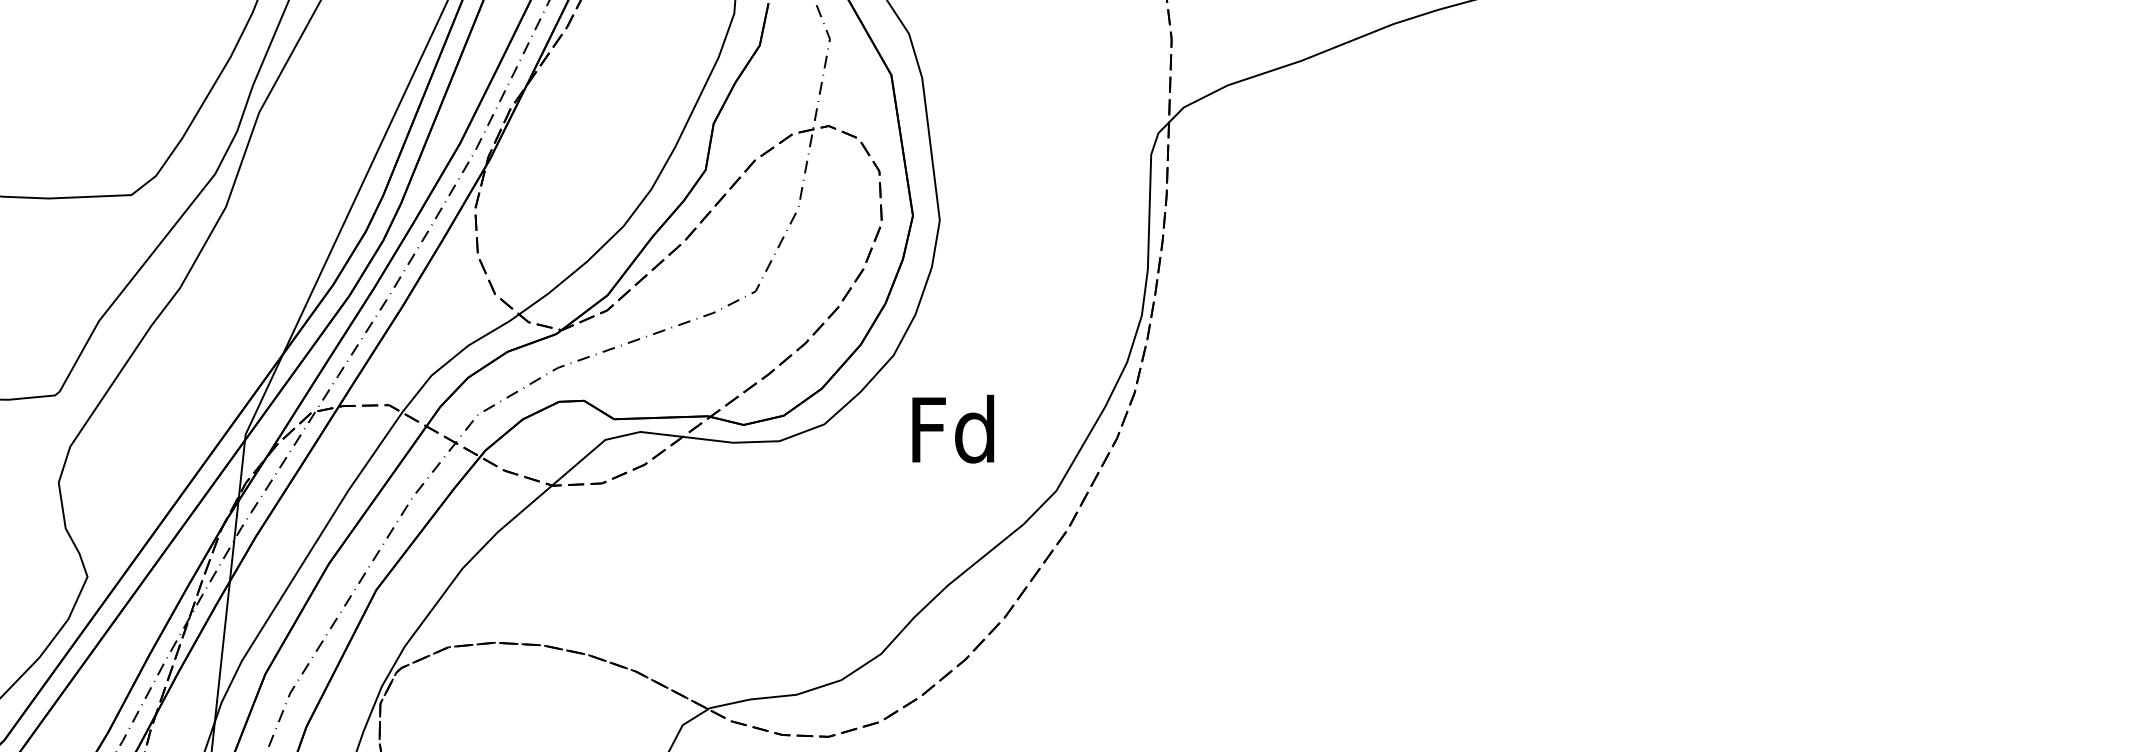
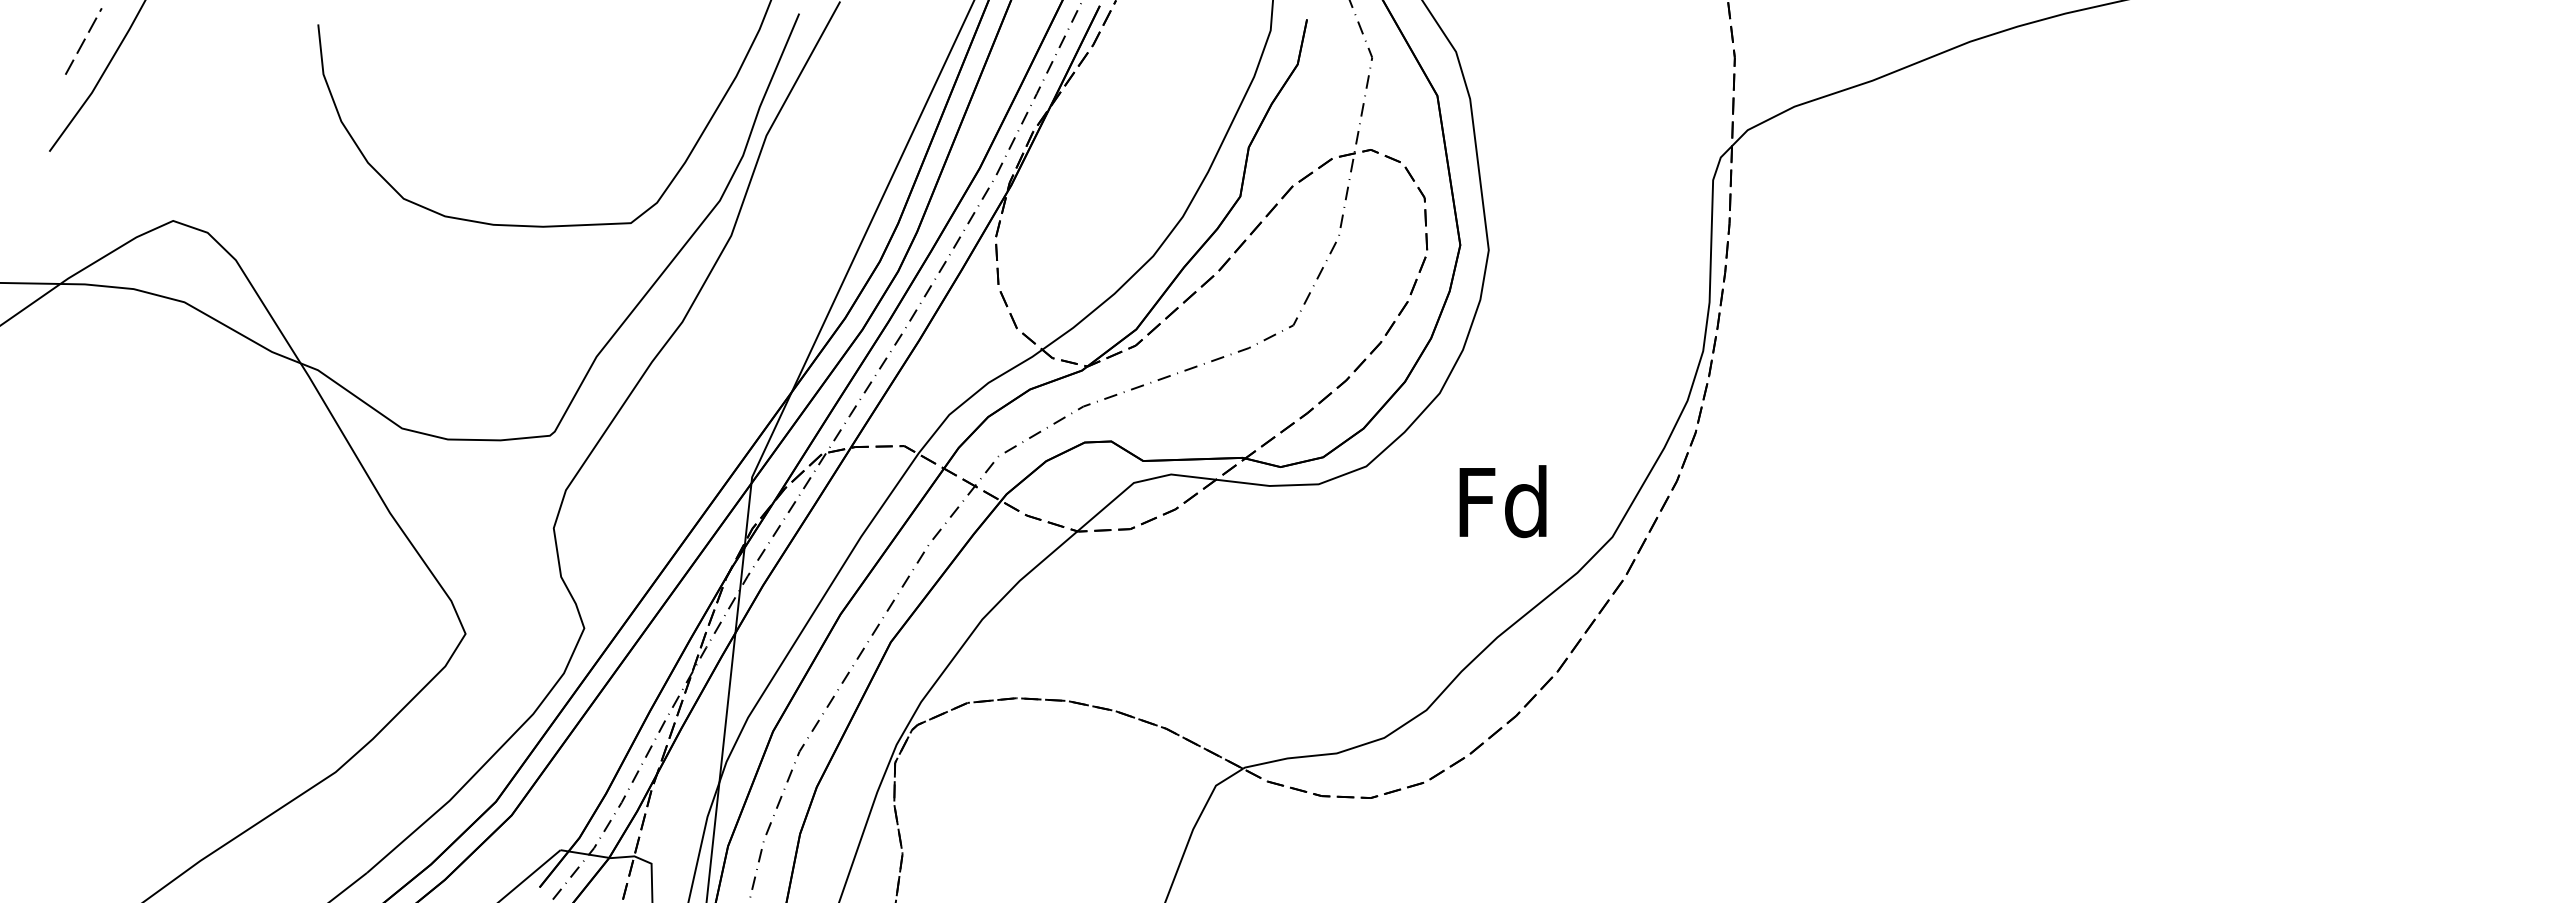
text: (952, 429) -> (1502, 501), moved

